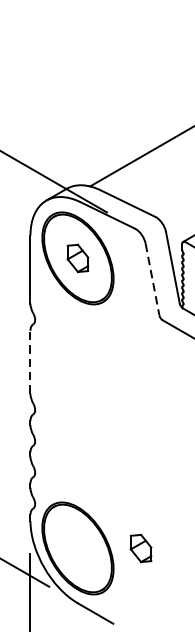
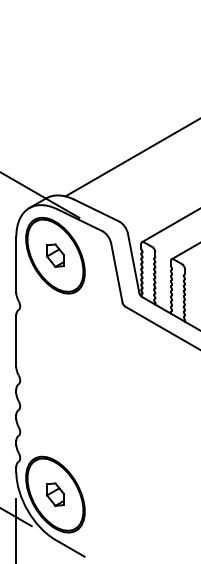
line: (152, 280) -> (116, 273), dashed -> solid
line: (30, 362) -> (16, 341), dashed -> solid
part: (139, 548) -> (54, 494), moved

